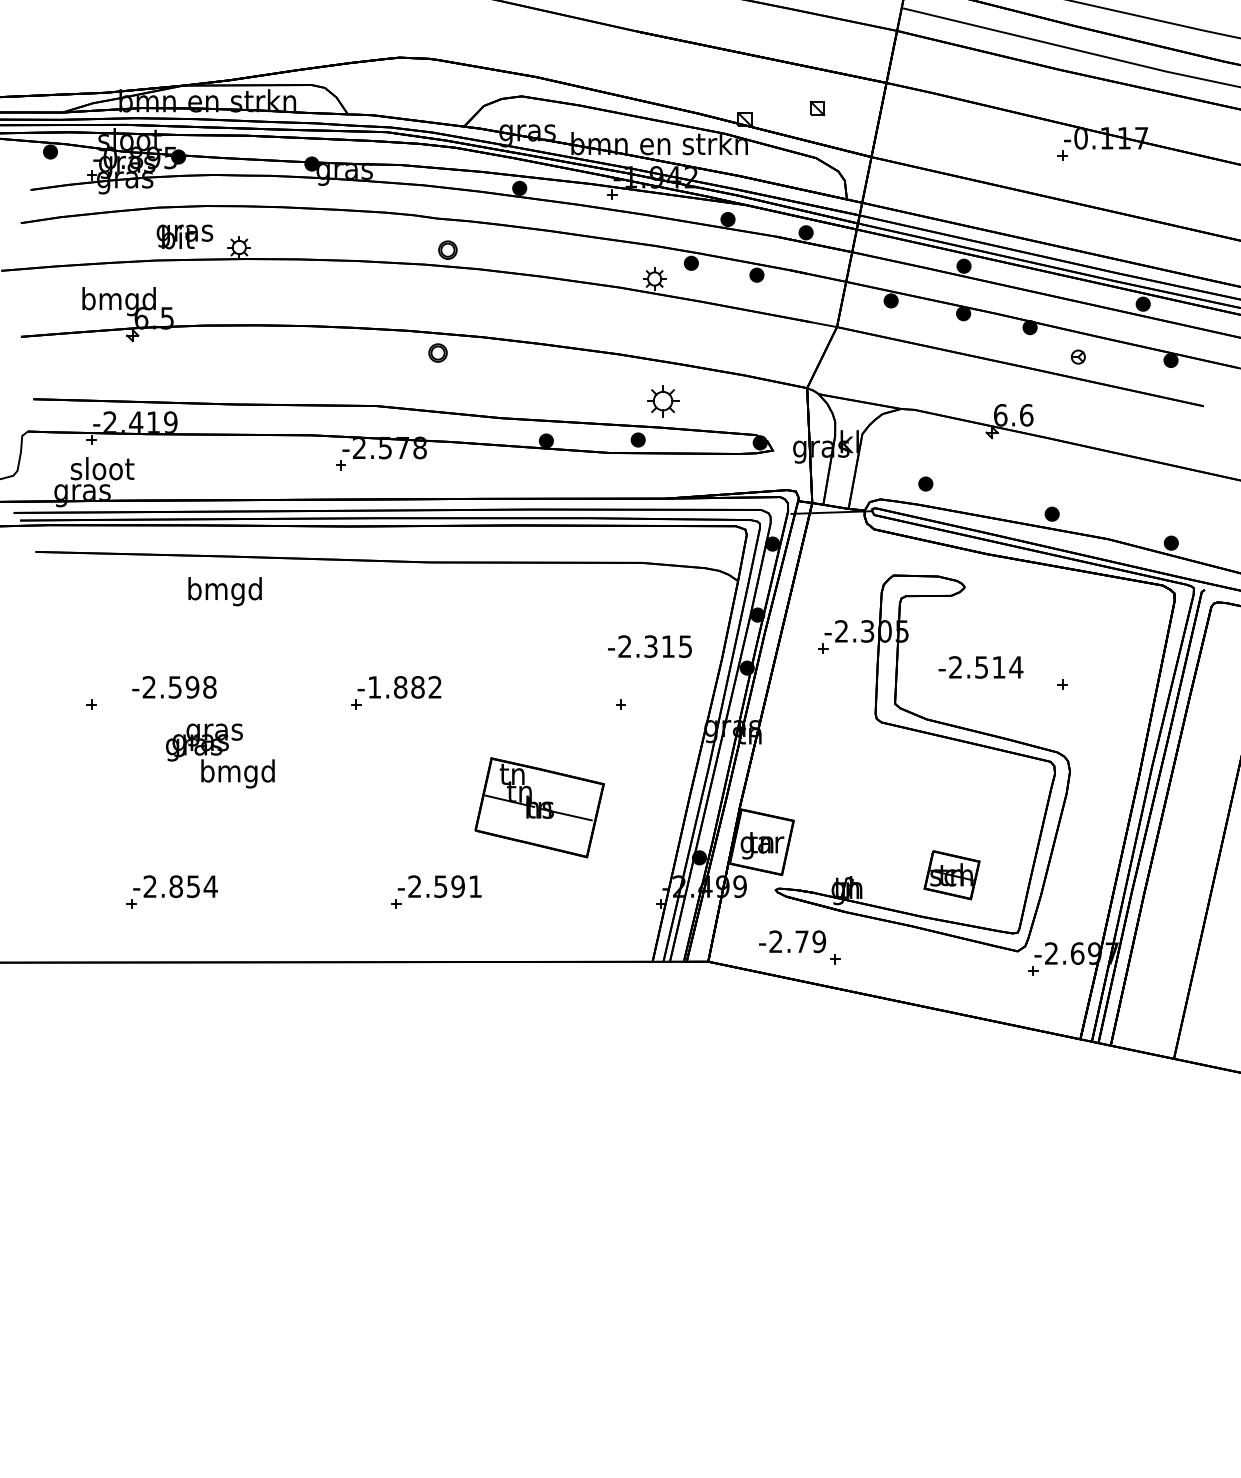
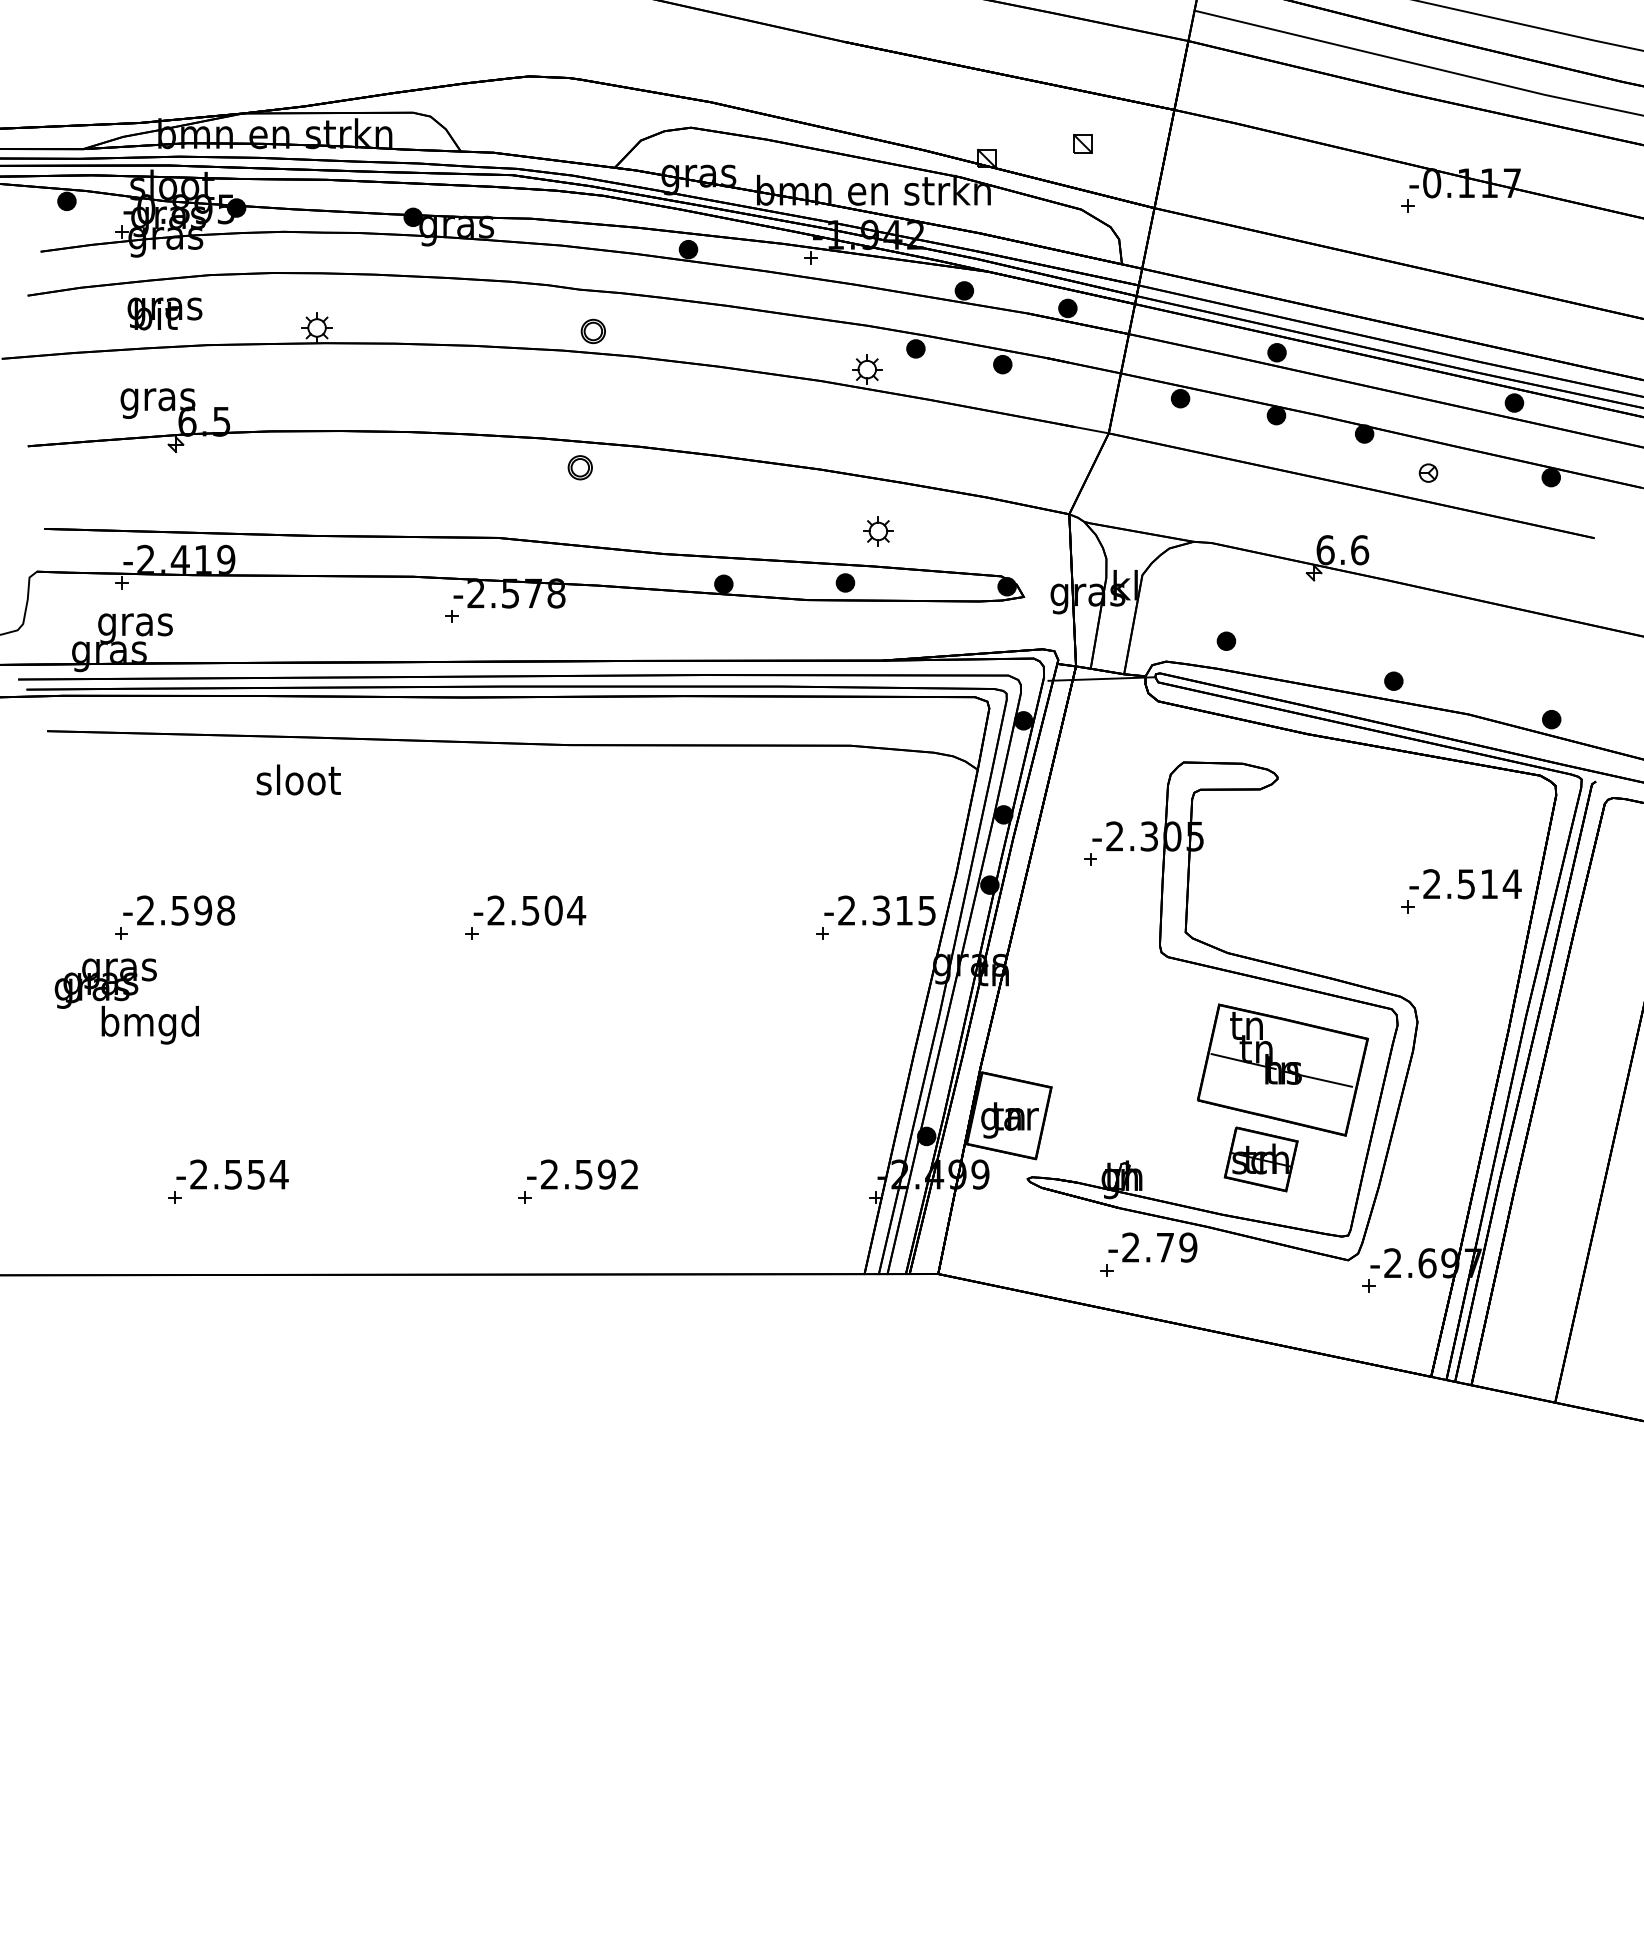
text: (184, 236) -> (164, 313), moved
text: (118, 301) -> (157, 399), bmgd -> gras
part: (663, 401) -> (878, 531), size x0.71
text: (102, 471) -> (135, 624), sloot -> gras
text: (224, 591) -> (297, 783), bmgd -> sloot
text: (649, 646) -> (879, 910), moved
text: (980, 667) -> (1465, 884), moved
text: (174, 687) -> (179, 910), moved
text: (404, 687) -> (536, 910), -1.882 -> -2.504
text: (220, 755) -> (126, 1001), moved
part: (539, 807) -> (1282, 1069), moved
text: (176, 886) -> (233, 1174), -2.854 -> -2.554
text: (475, 886) -> (629, 1174), -2.591 -> -2.592
text: (792, 941) -> (1152, 1247), moved

